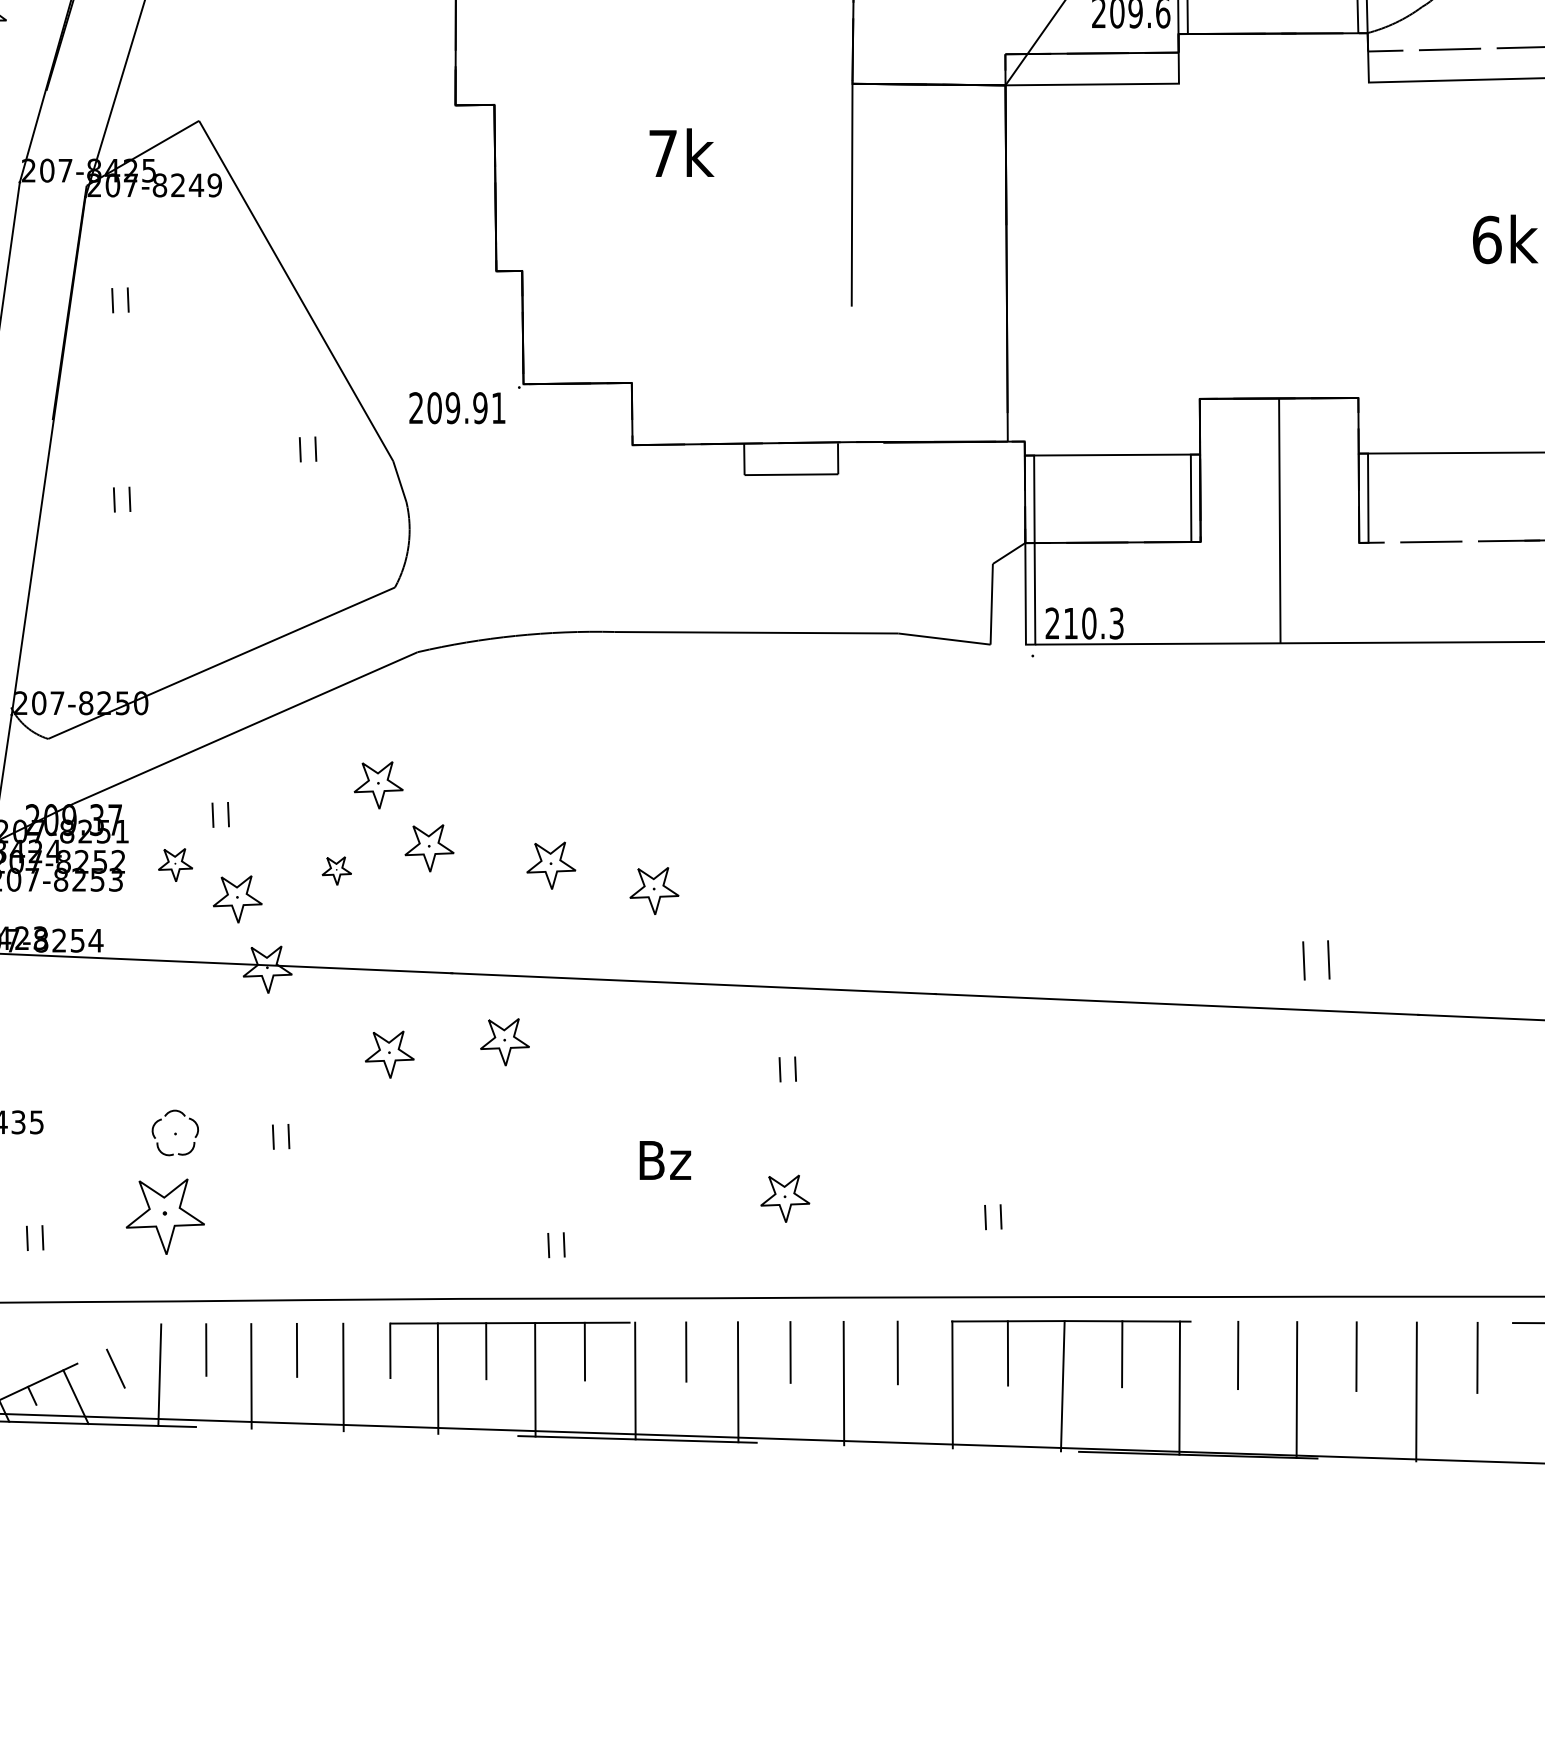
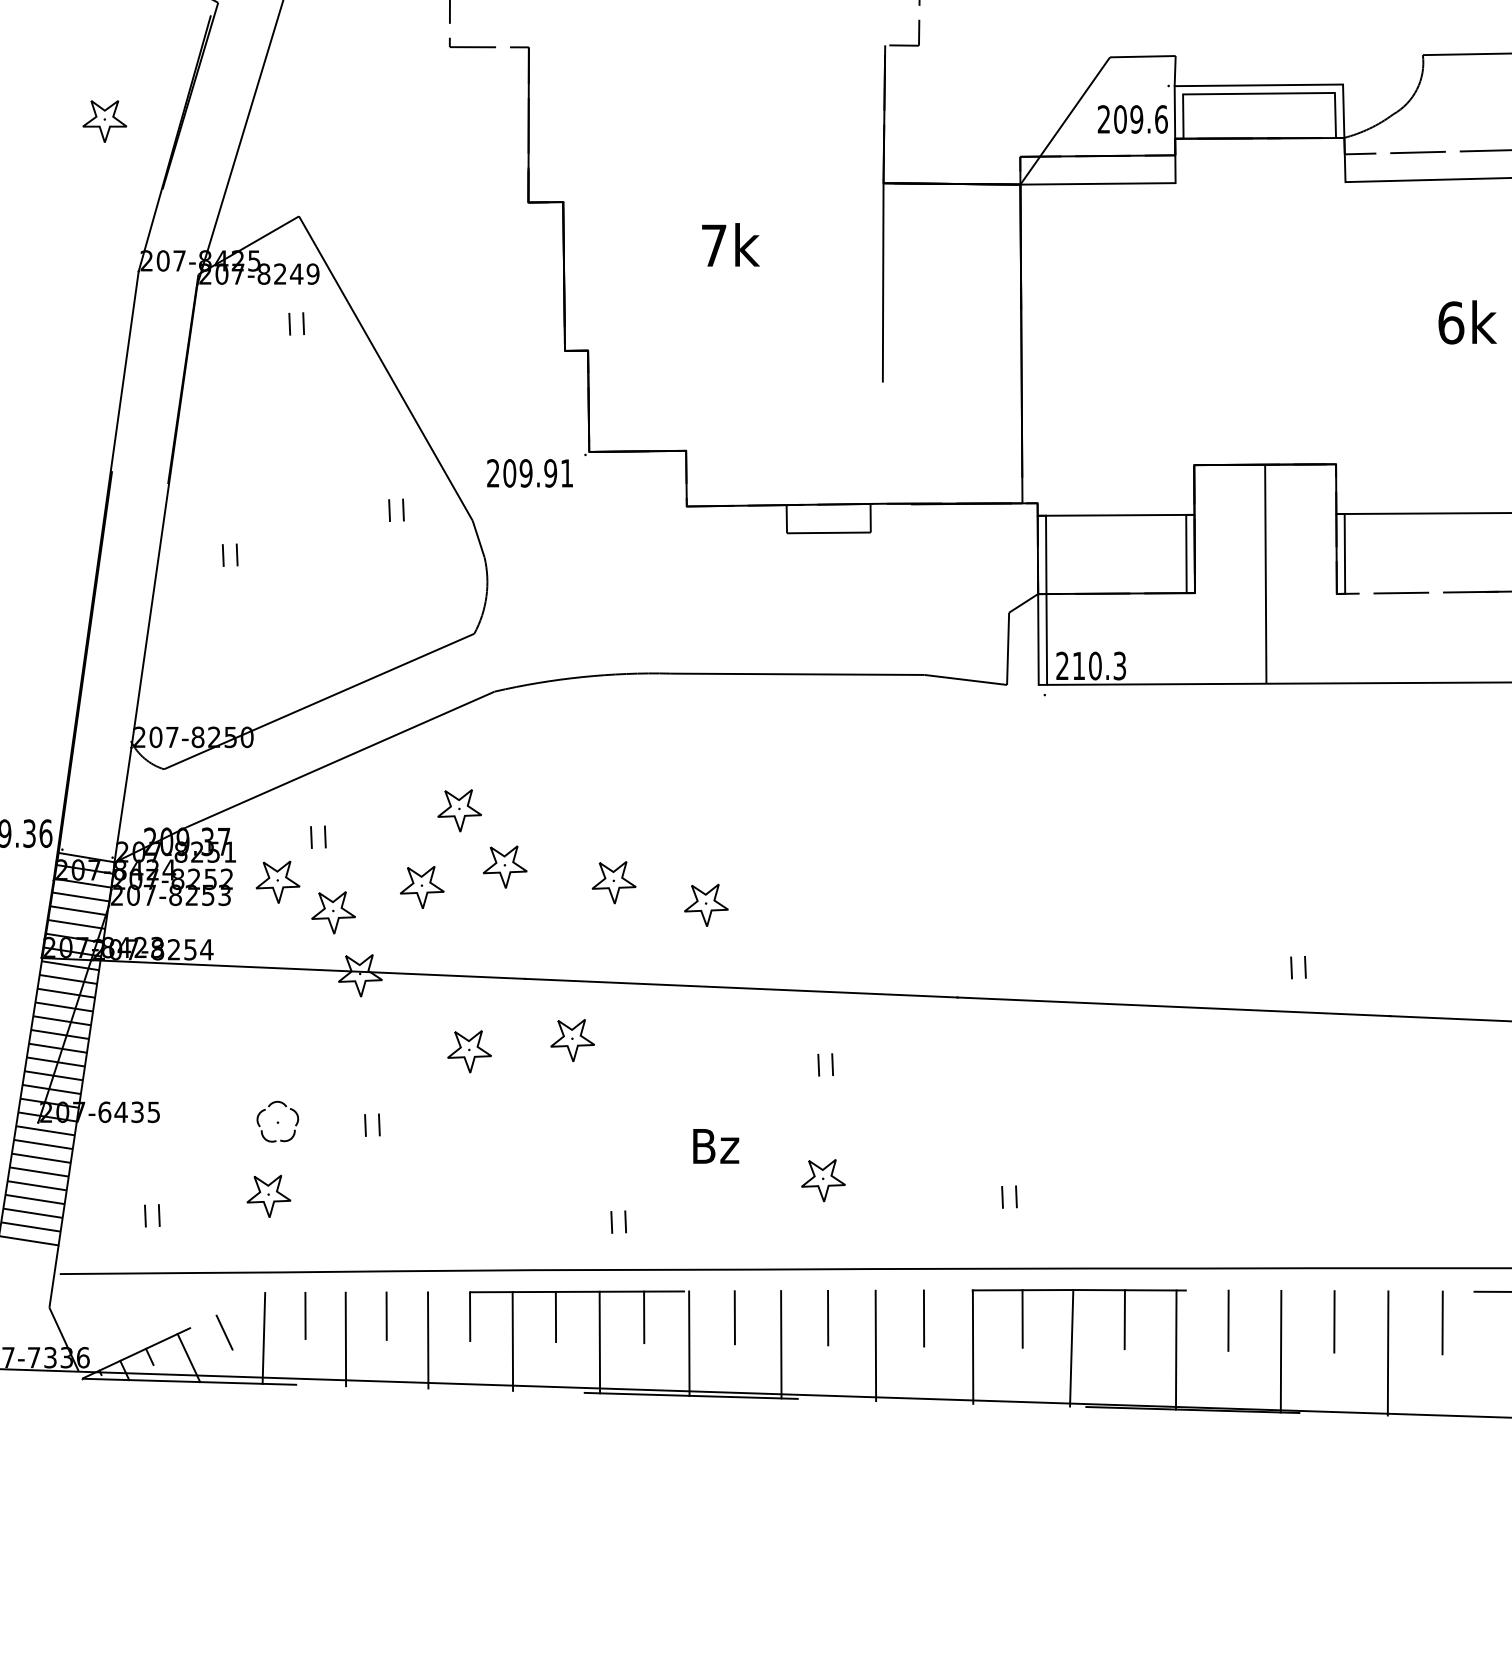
part: (120, 299) -> (296, 323), moved
part: (175, 864) -> (277, 881), size x1.43
part: (337, 871) -> (422, 887), size x1.67
part: (1316, 960) -> (1298, 967), size x0.62
part: (164, 1215) -> (268, 1195), size x0.62

